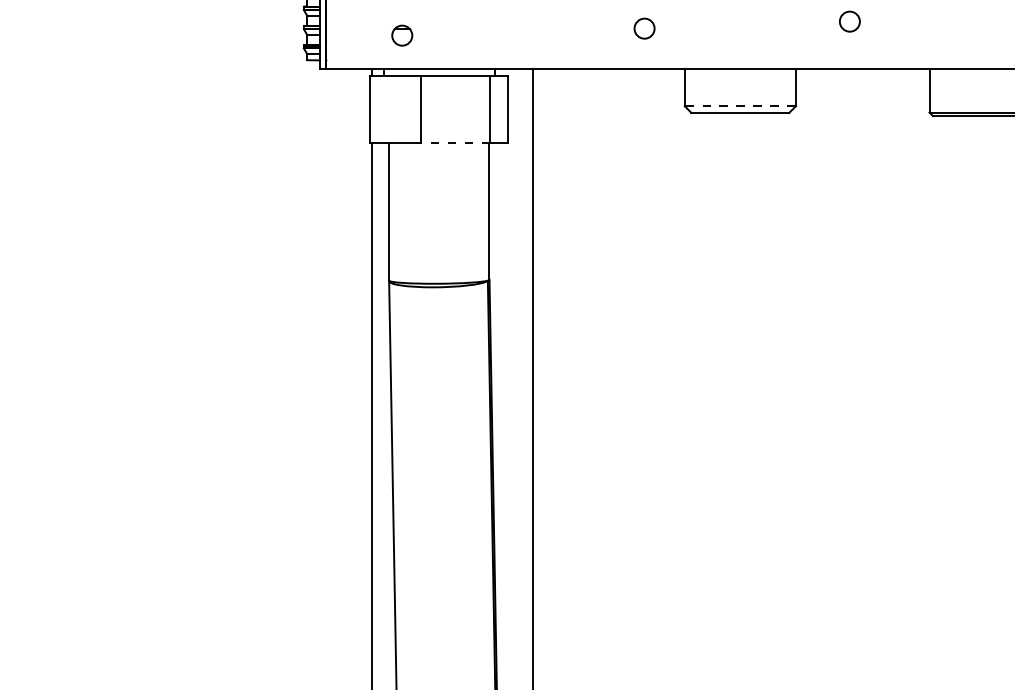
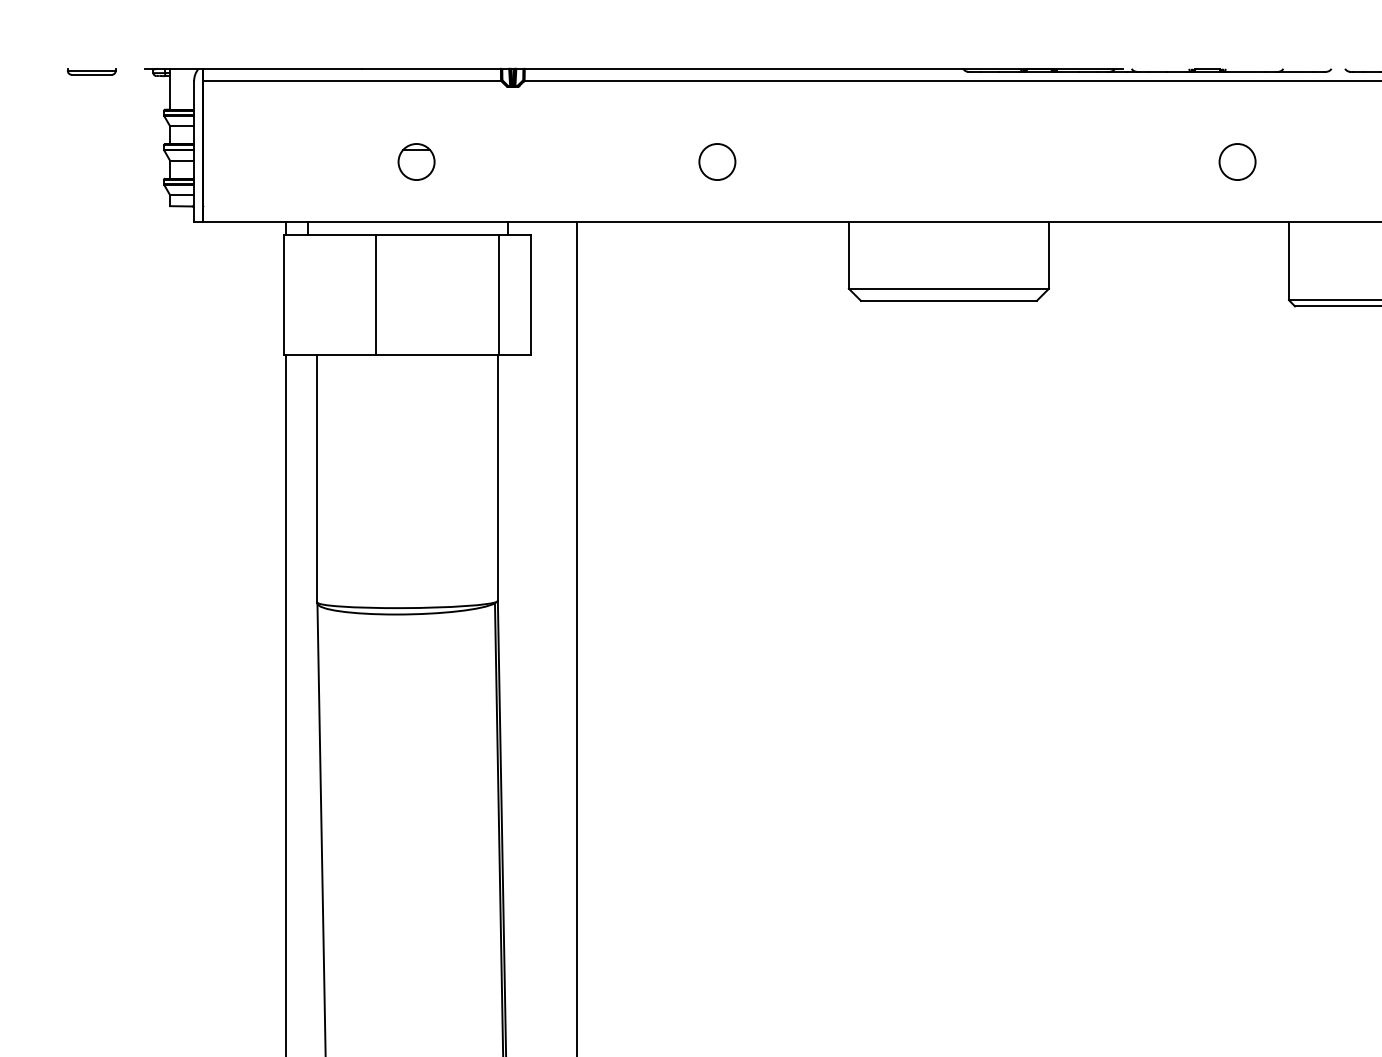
circle: (849, 21) -> (1236, 161), moved
circle: (644, 28) -> (717, 161), moved
part: (402, 35) -> (416, 161), moved
line: (740, 106) -> (949, 289), dashed -> solid
line: (455, 143) -> (436, 355), dashed -> solid

